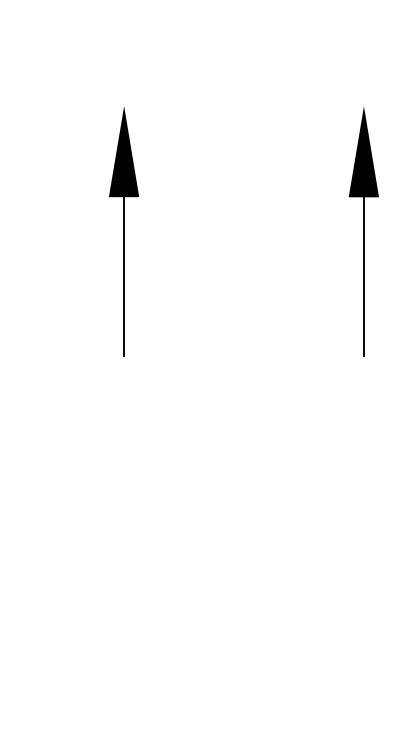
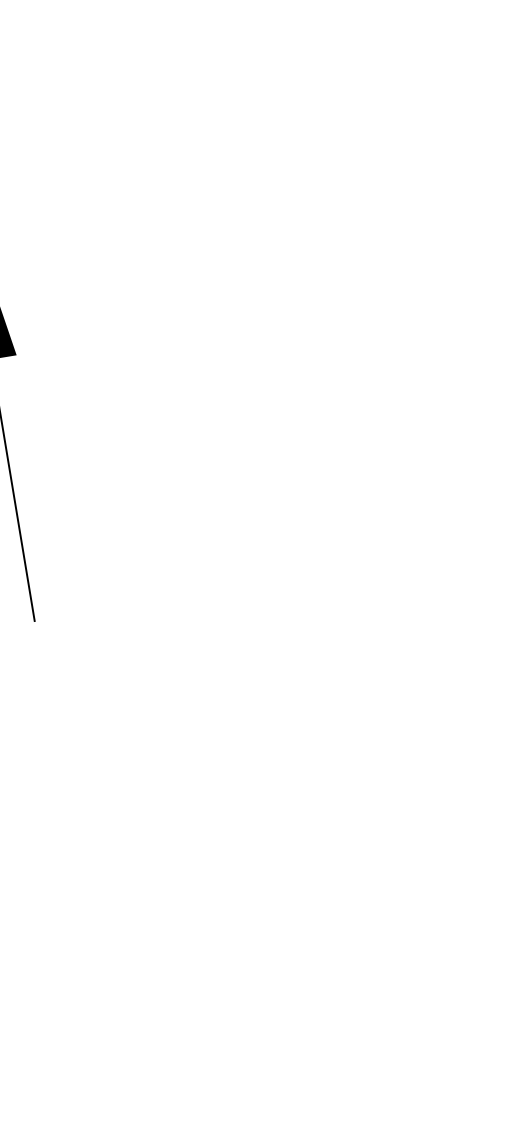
part: (363, 231) -> (395, 350), removed

